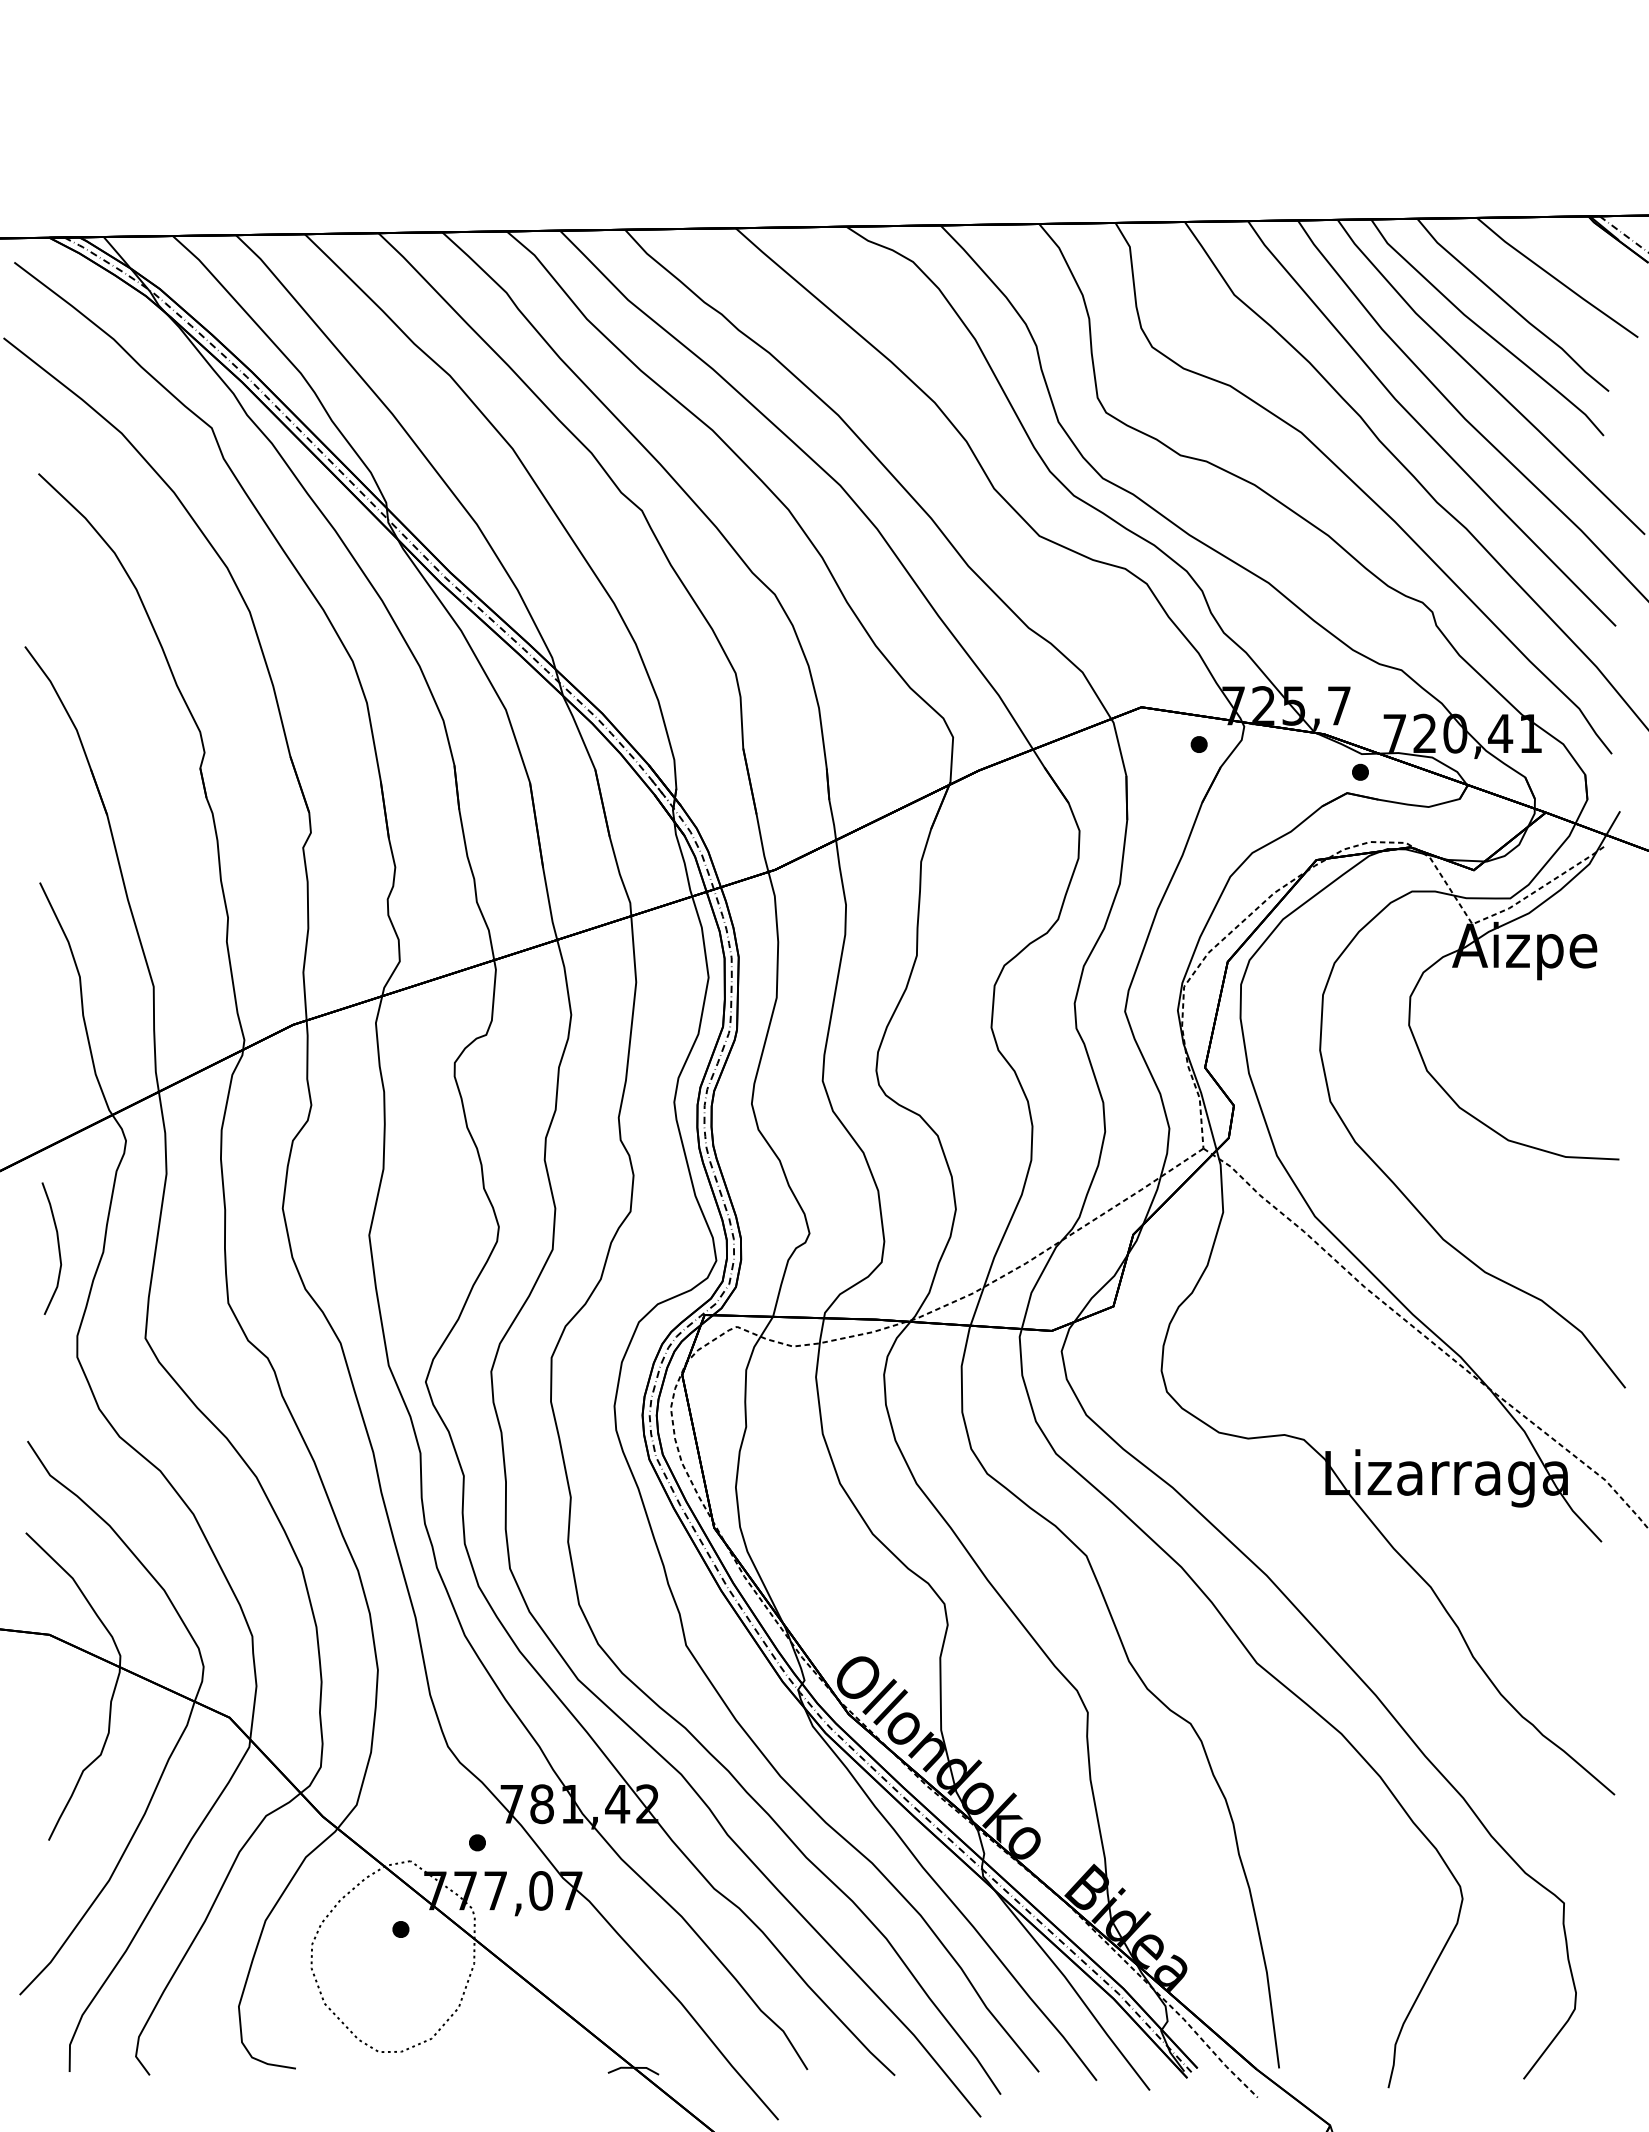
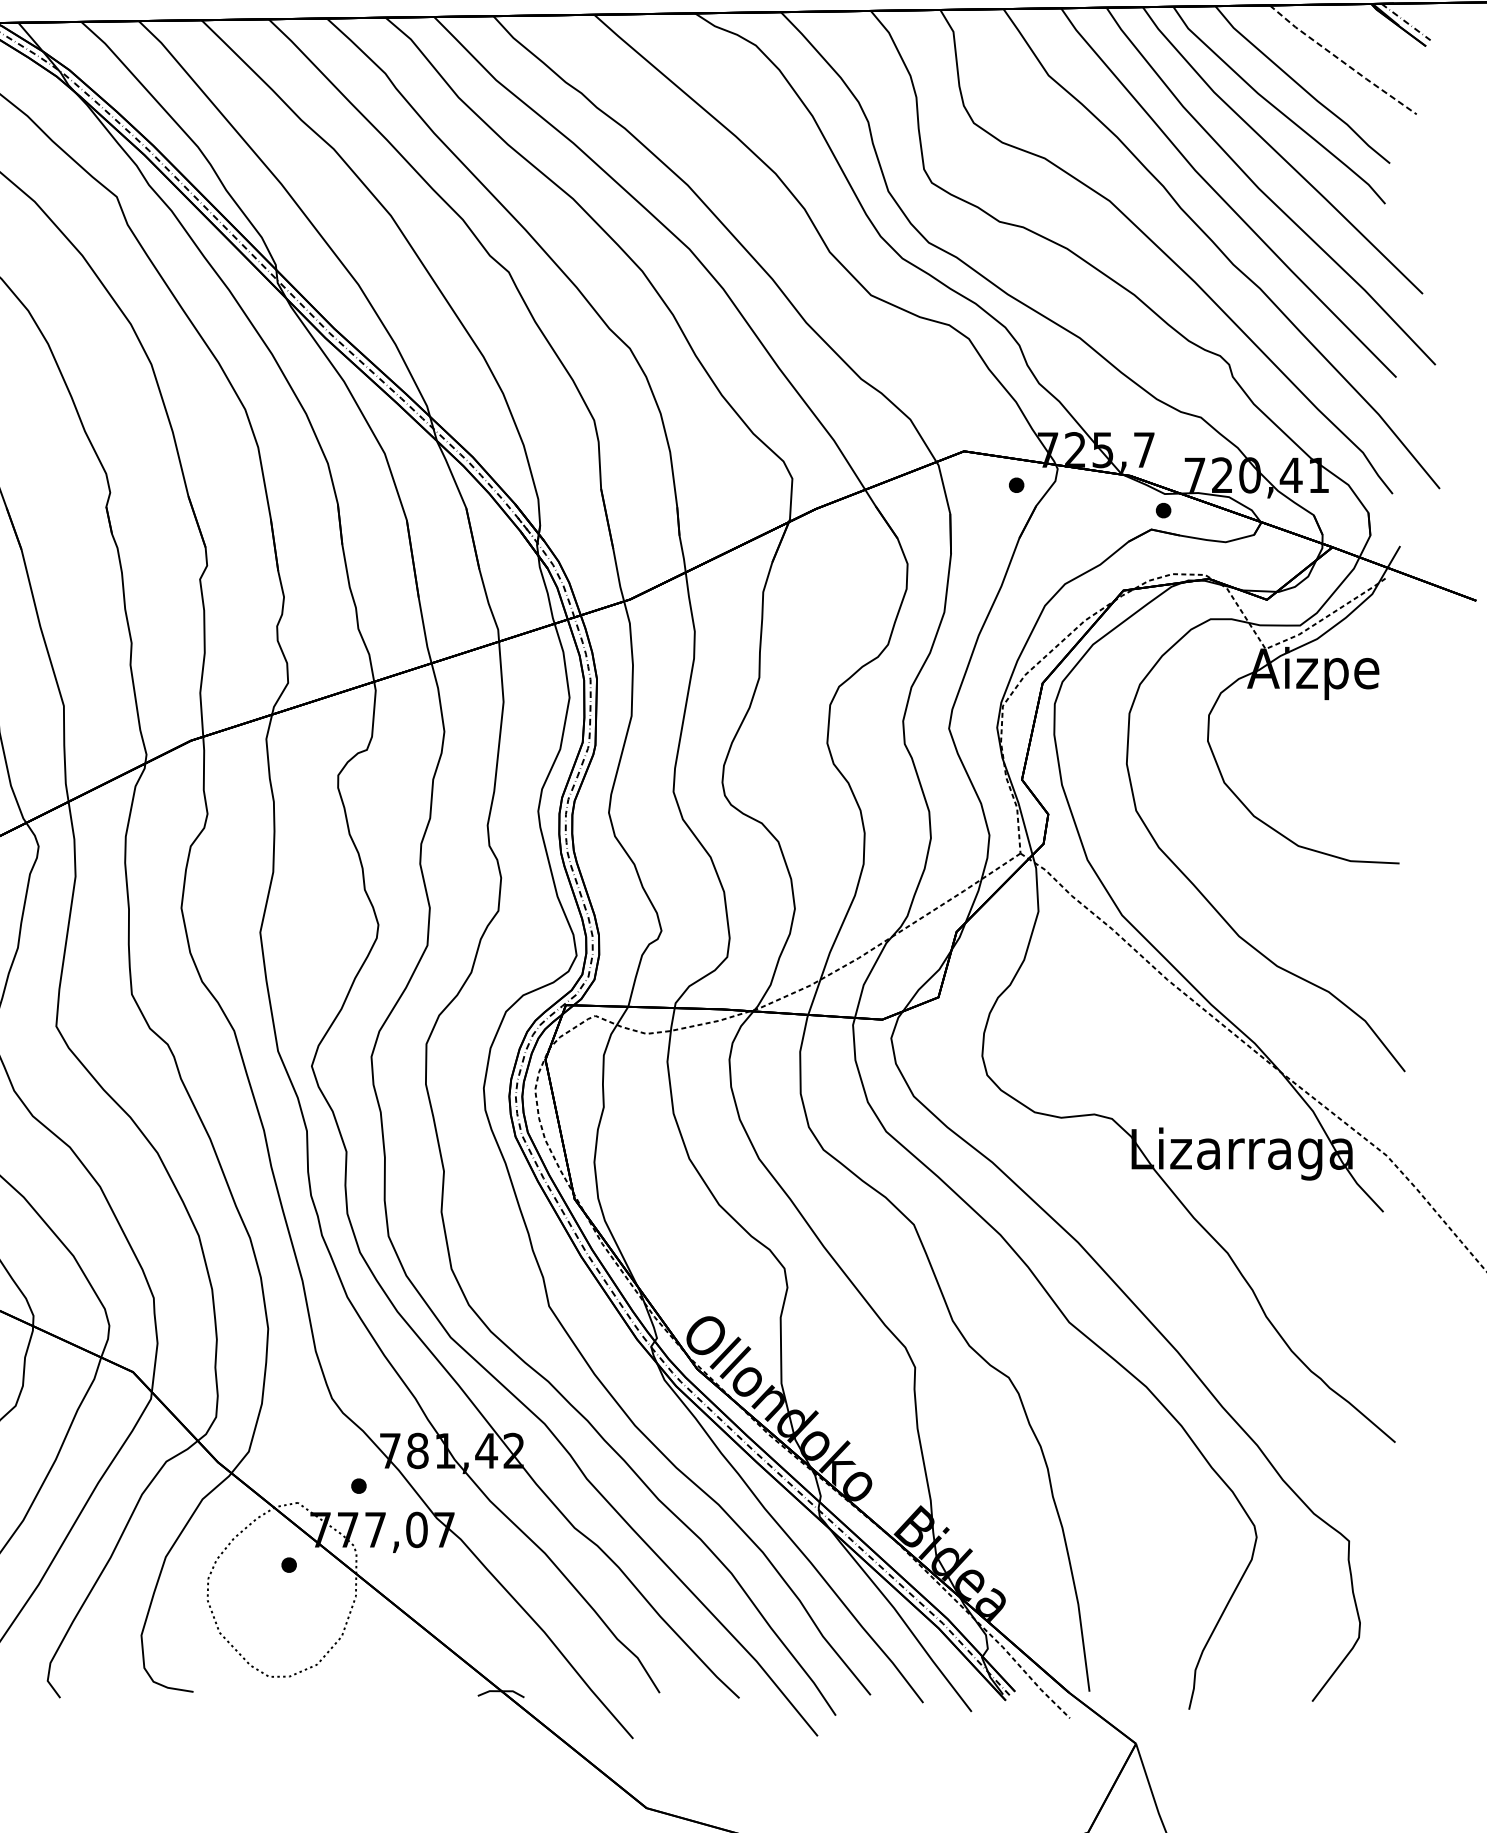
line: (1556, 279) -> (1342, 61), solid -> dashed

